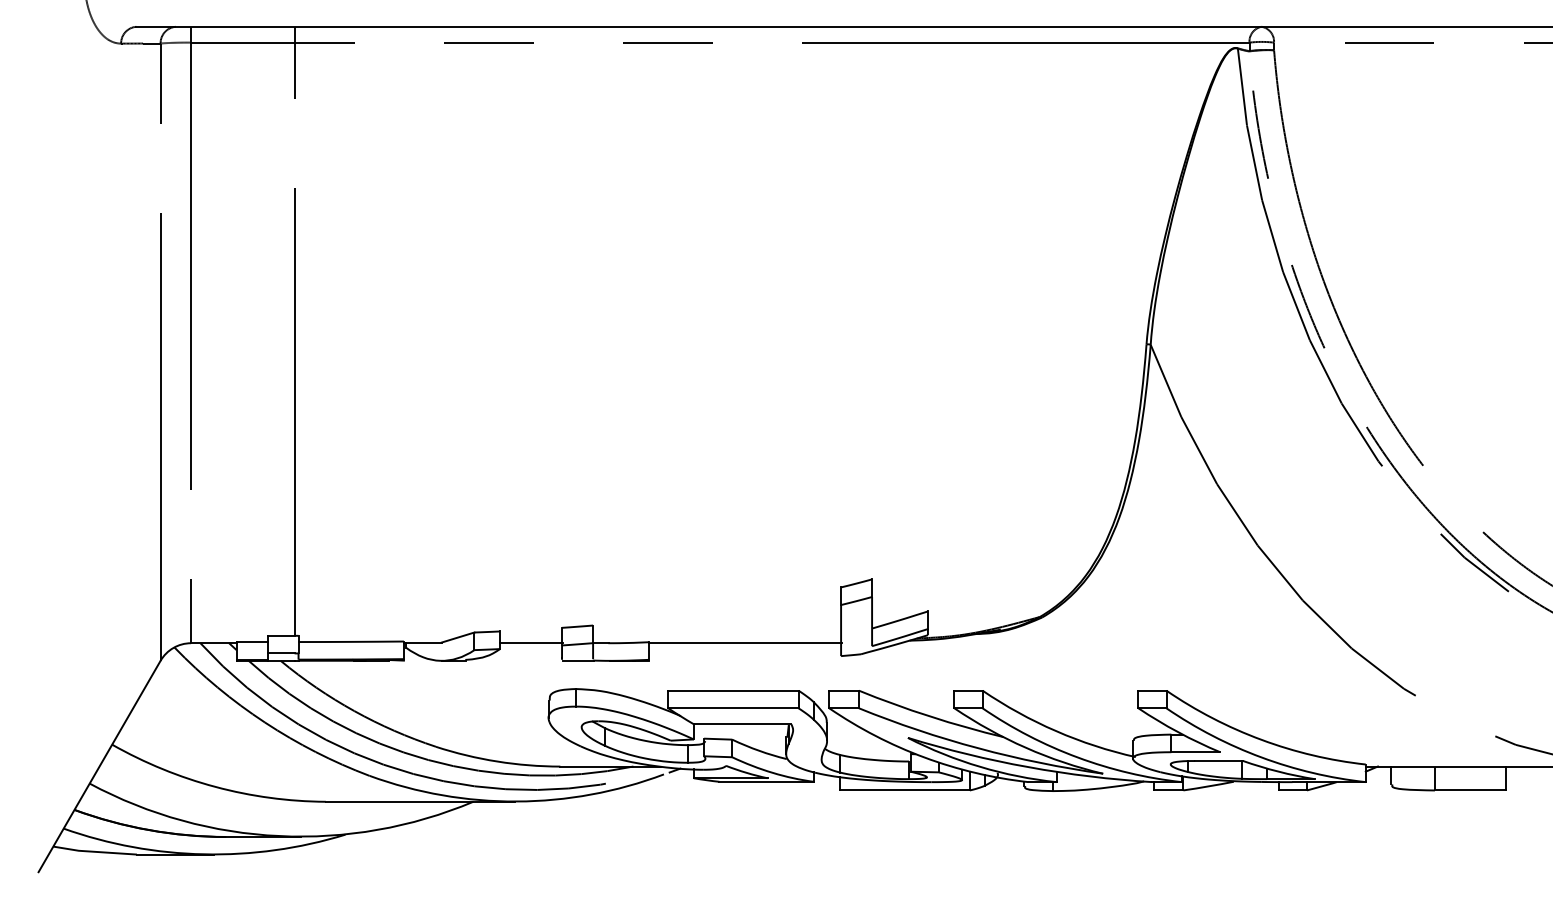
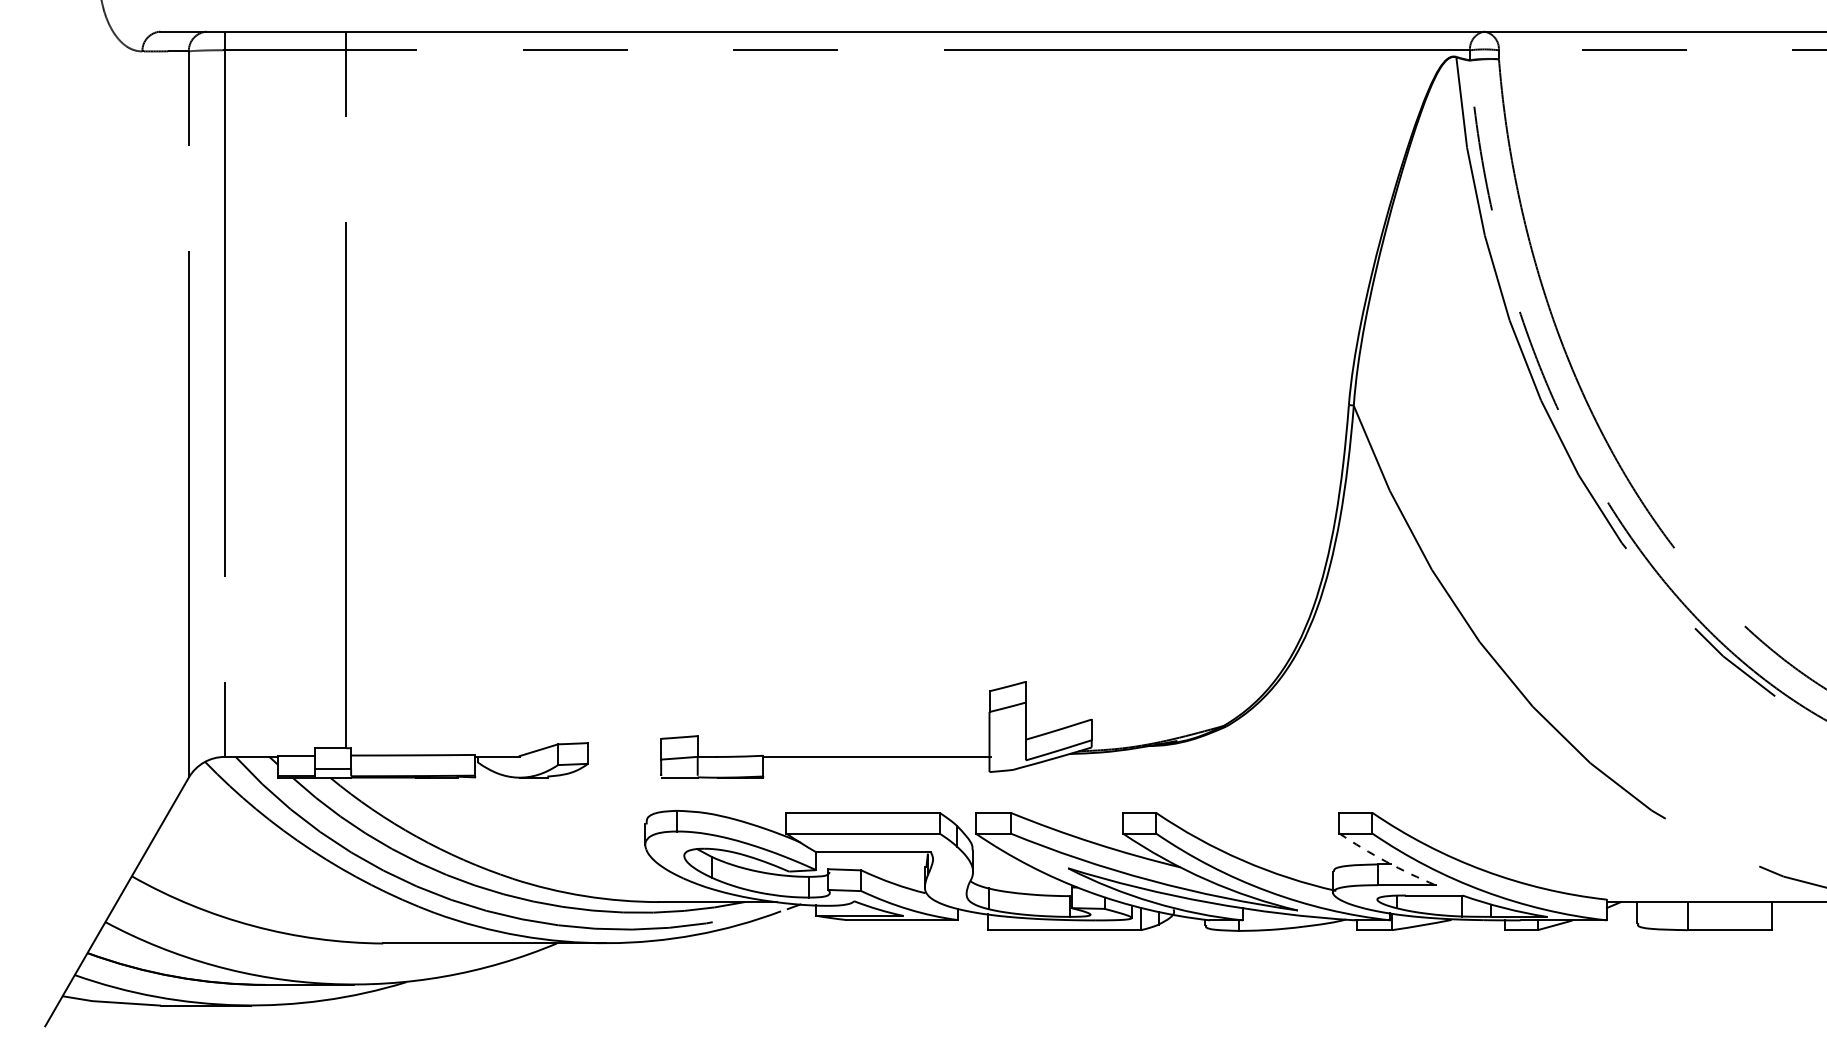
line: (531, 642) -> (625, 756), removed
arc: (1178, 732) -> (1386, 861), solid -> dashed

